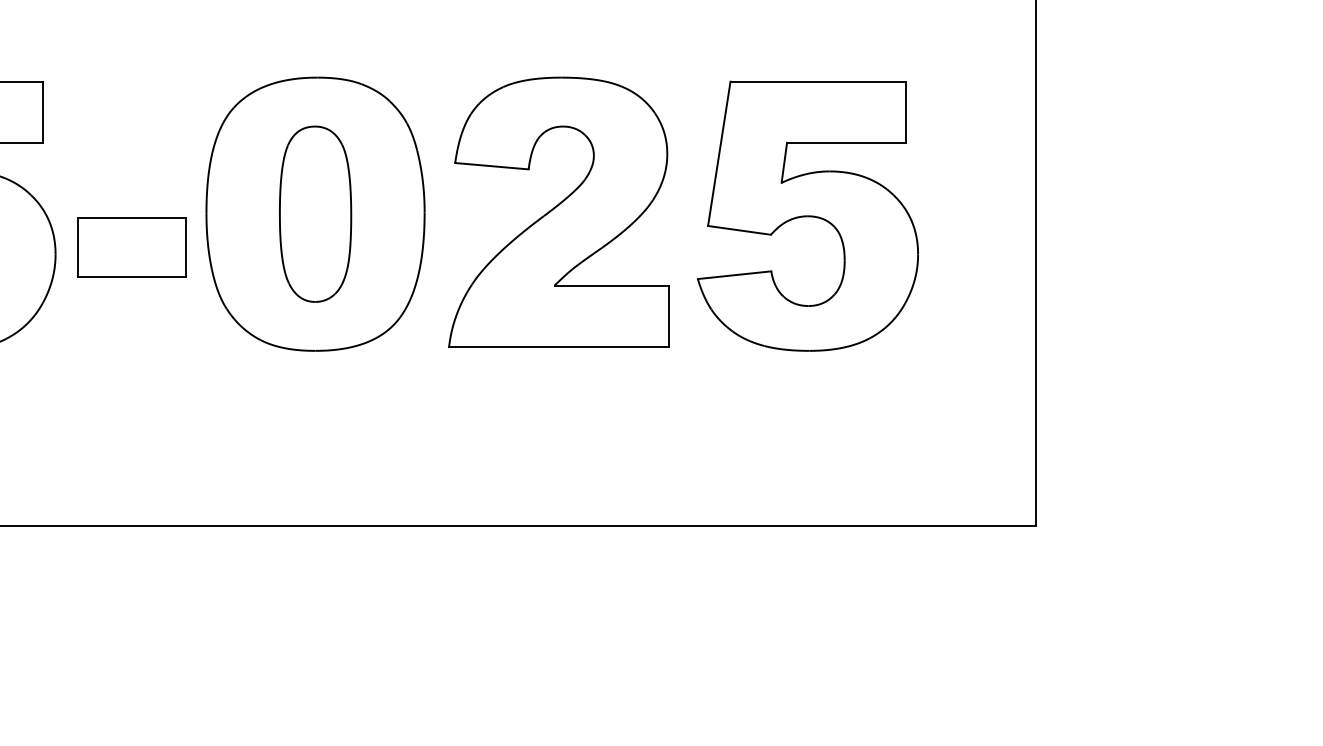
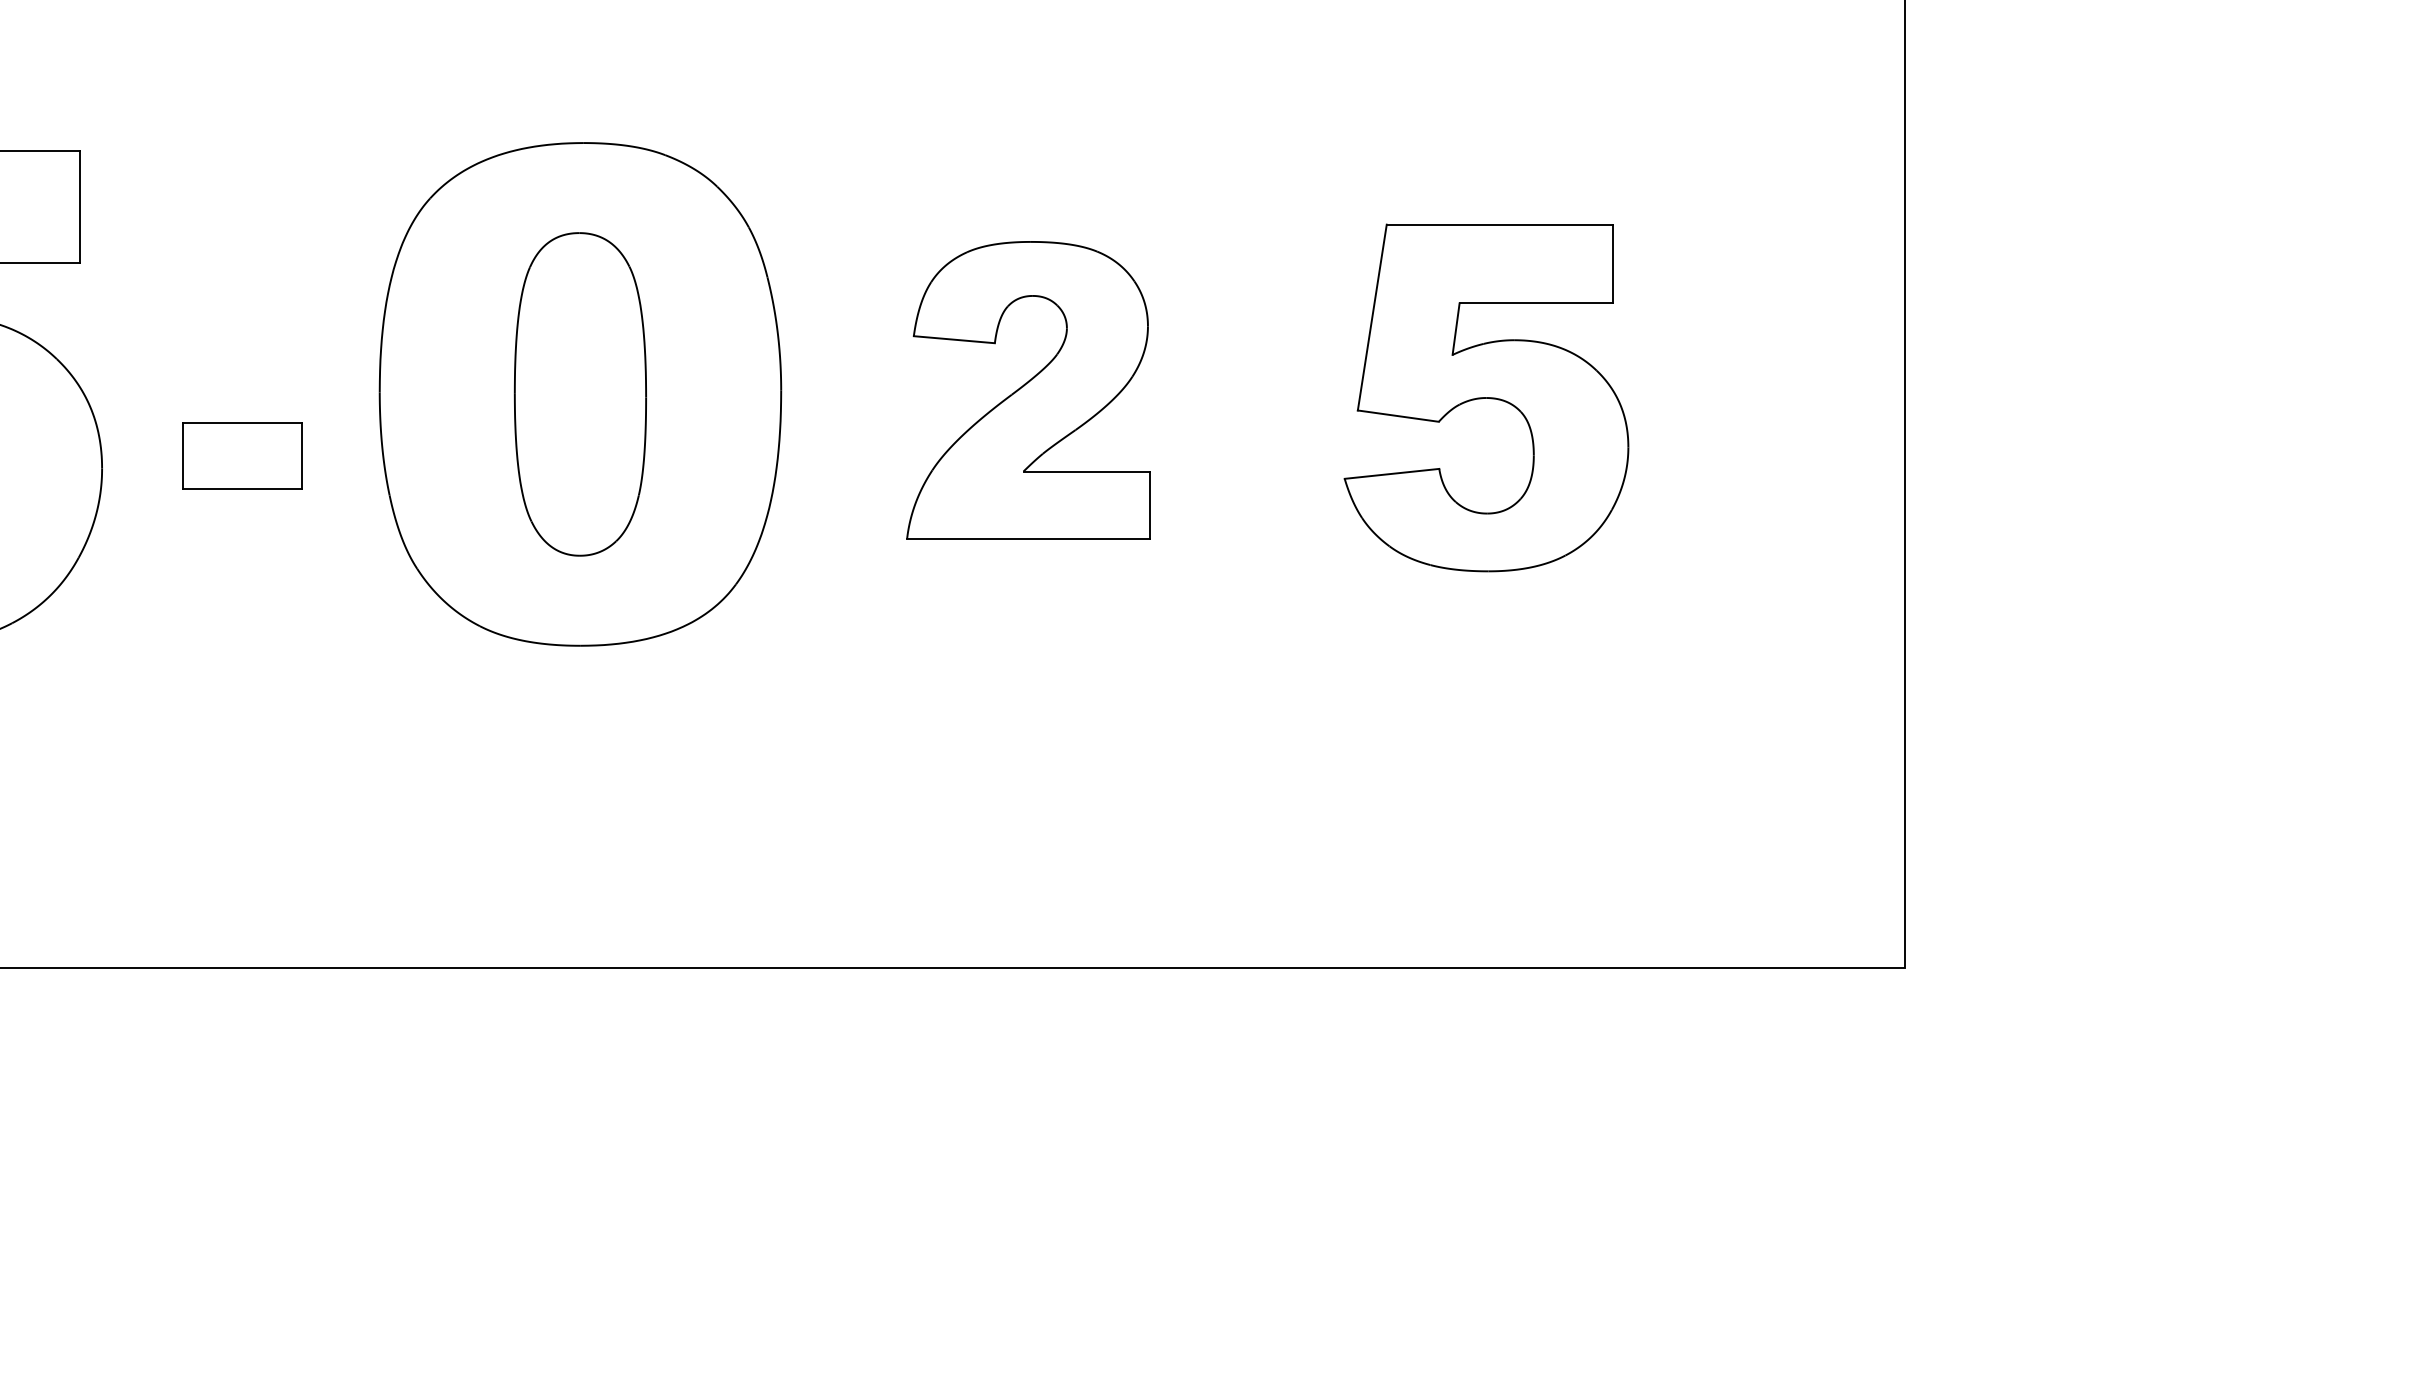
part: (558, 211) -> (1027, 389), size x0.6
part: (807, 215) -> (1485, 396), size x0.7
part: (131, 247) -> (241, 455), size x0.6

